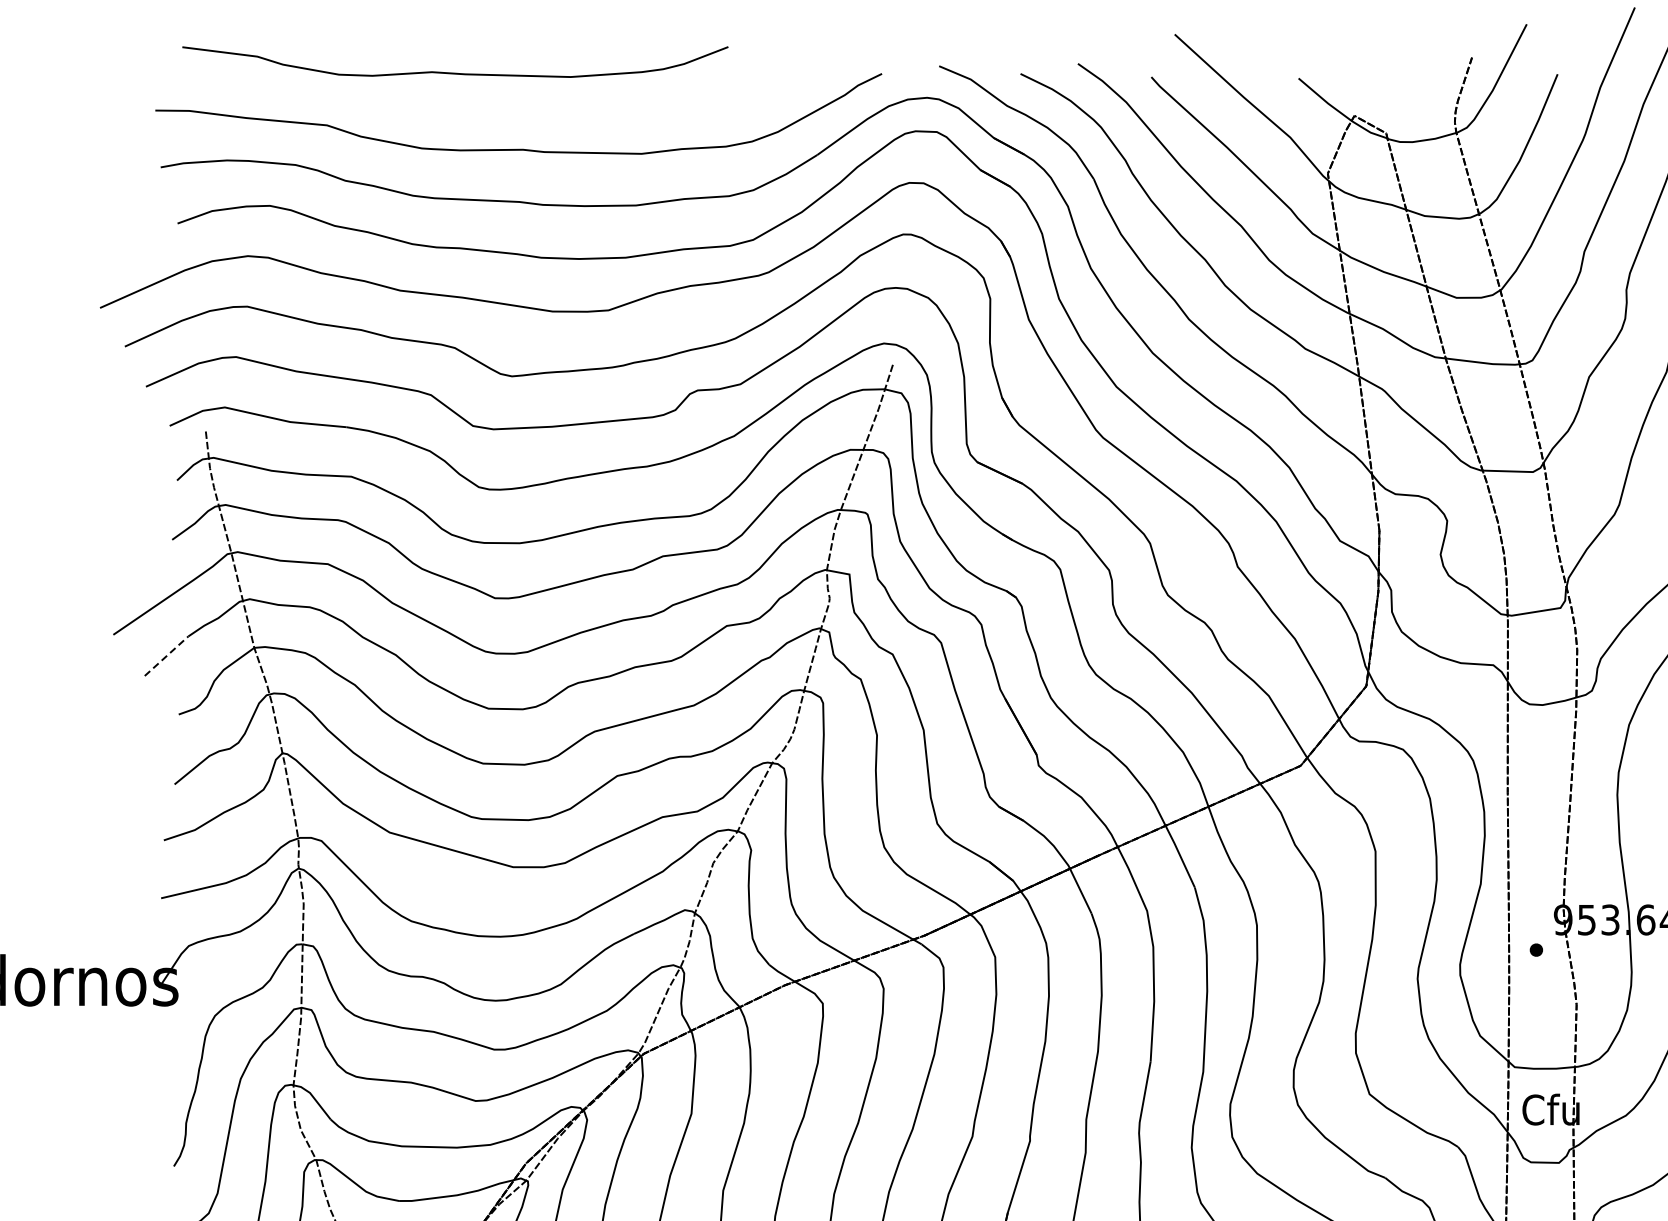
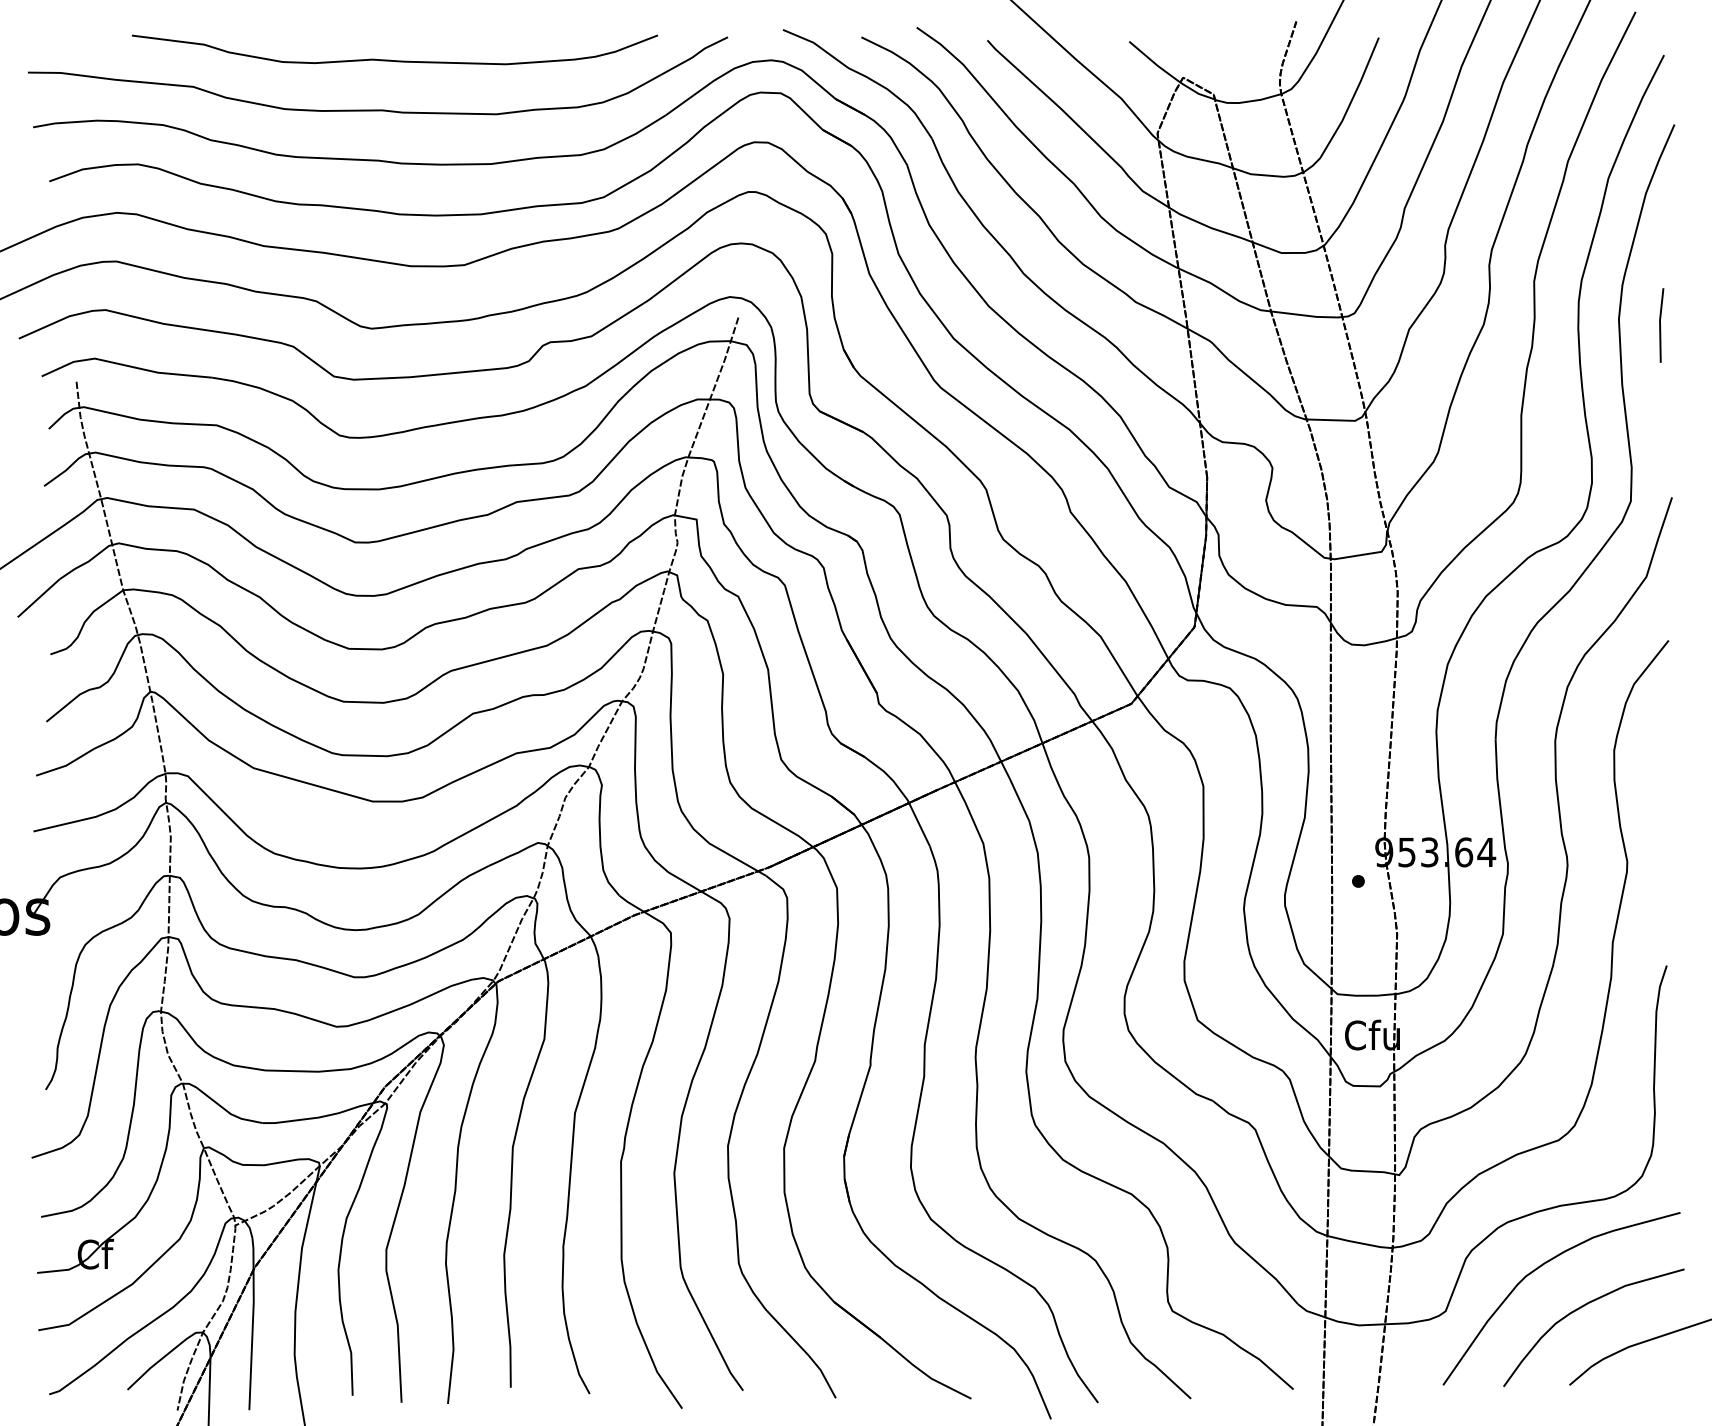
curve: (450, 72) -> (390, 59), moved
line: (167, 655) -> (39, 597), dashed -> solid

